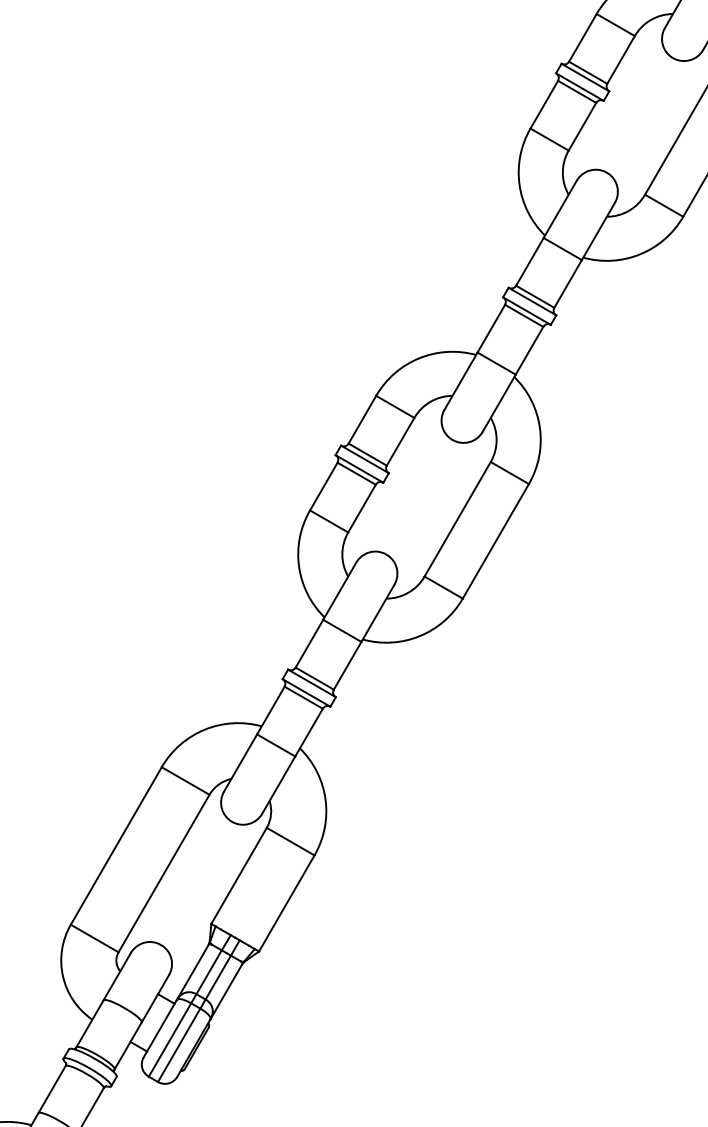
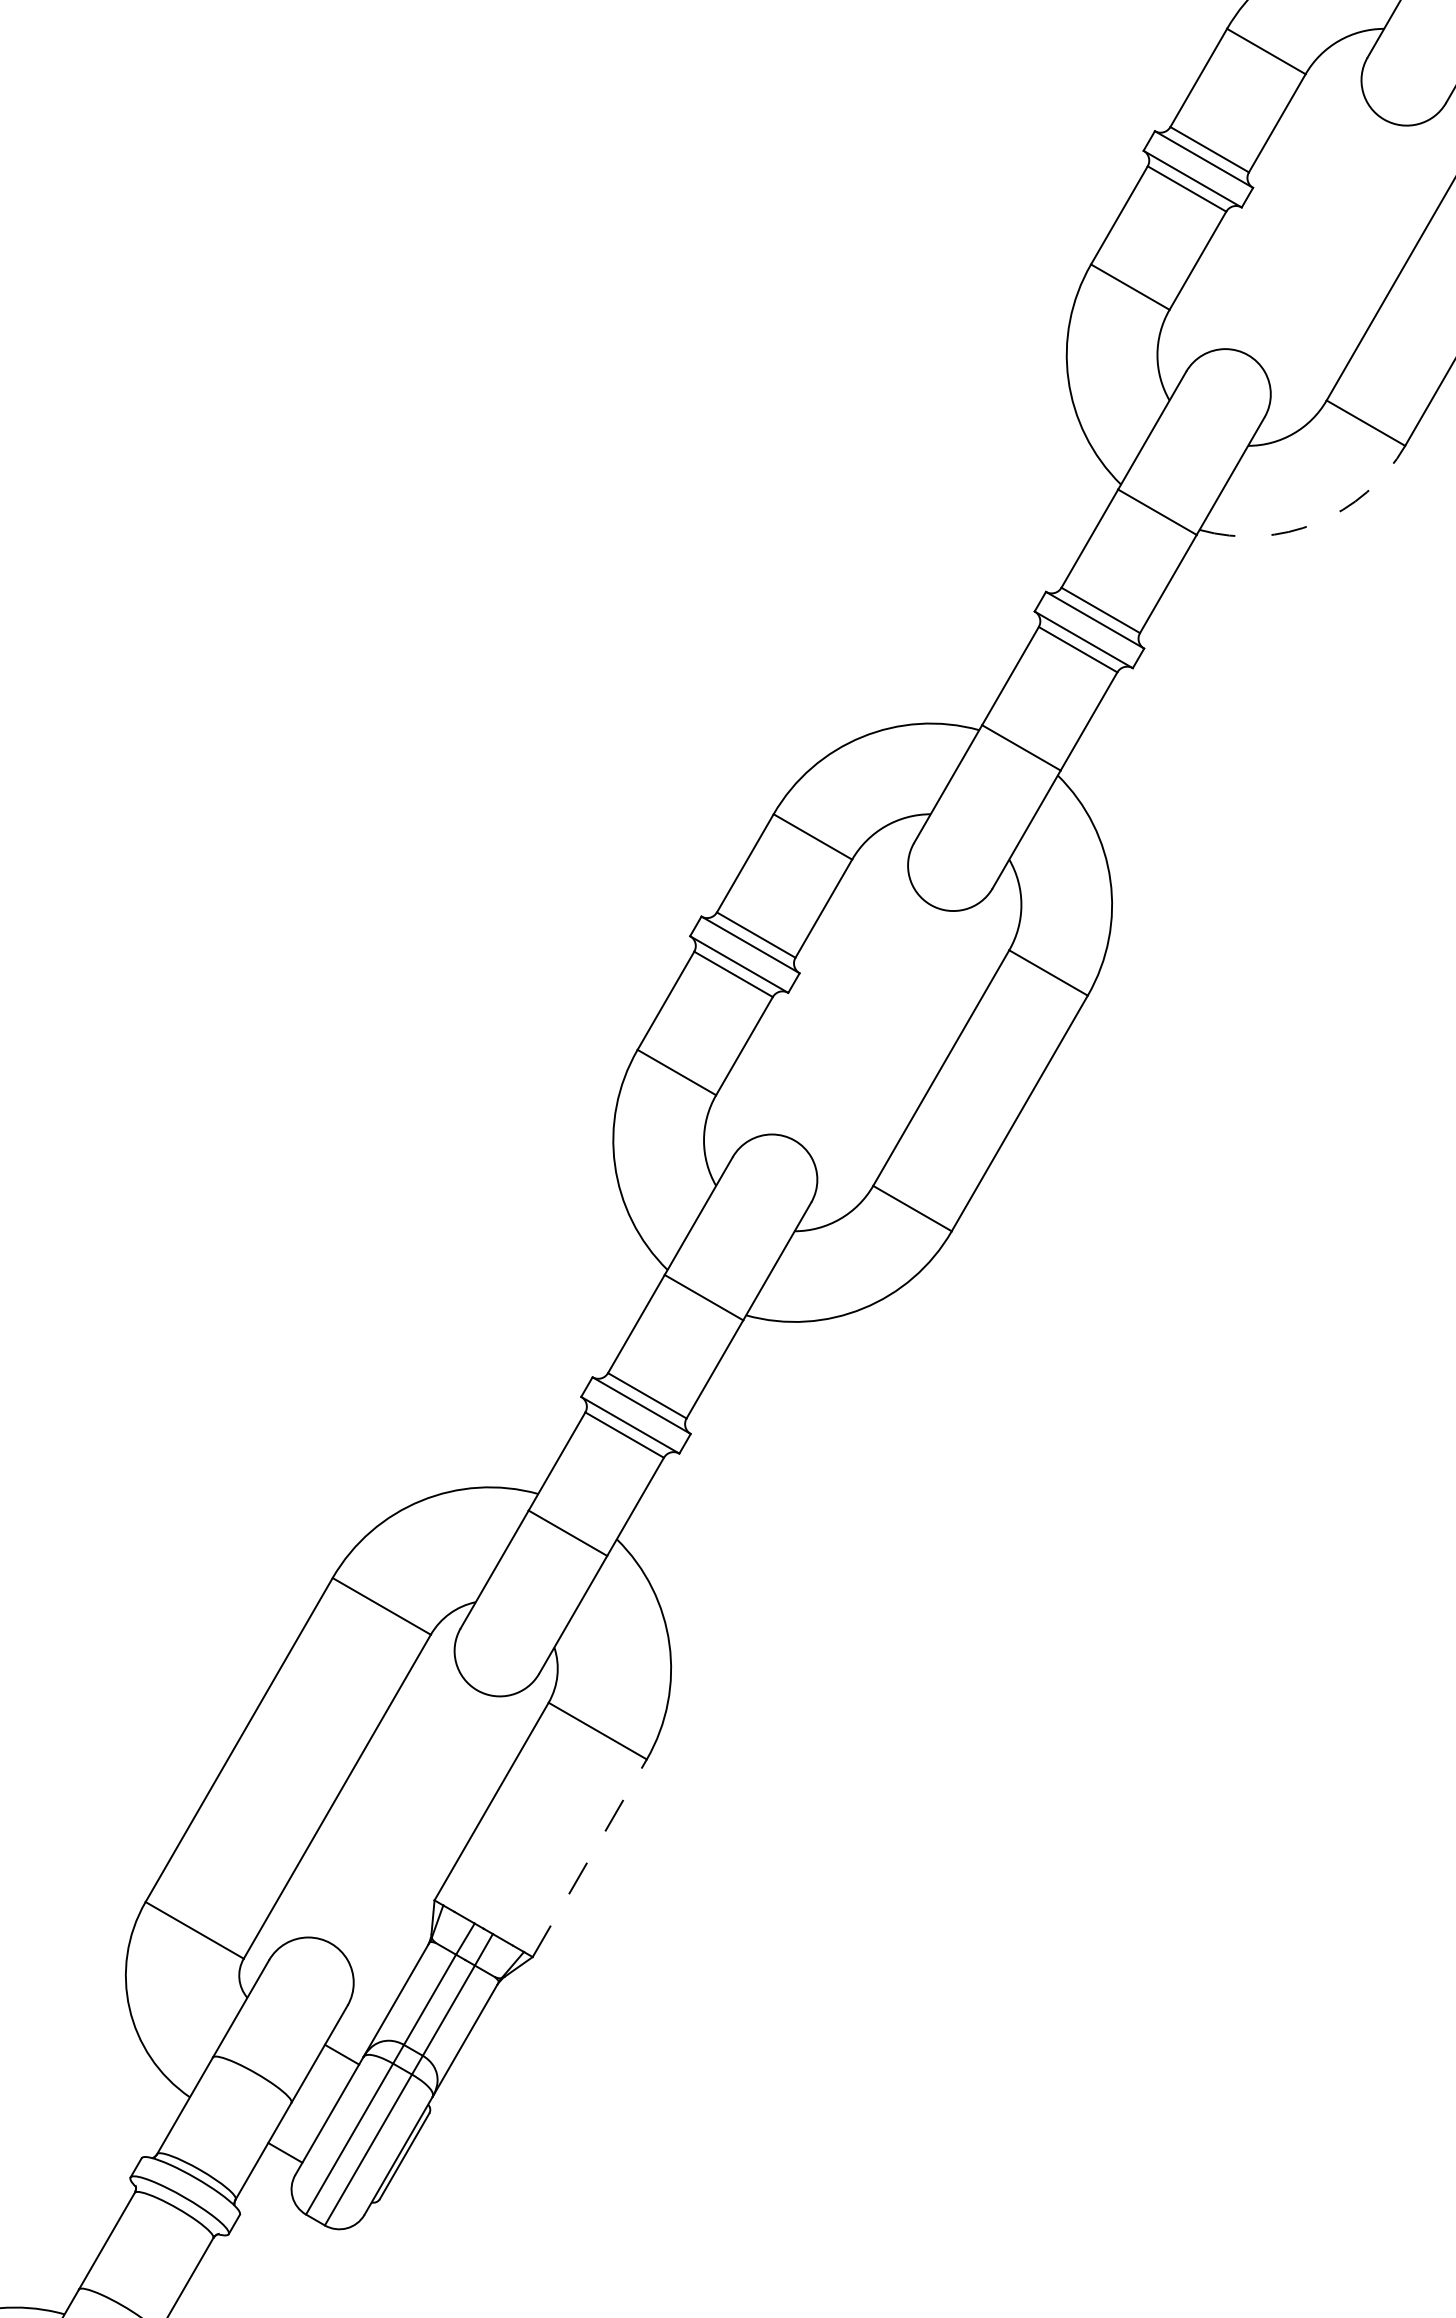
arc: (640, 254) -> (1317, 523), solid -> dashed
line: (287, 903) -> (591, 1858), solid -> dashed

